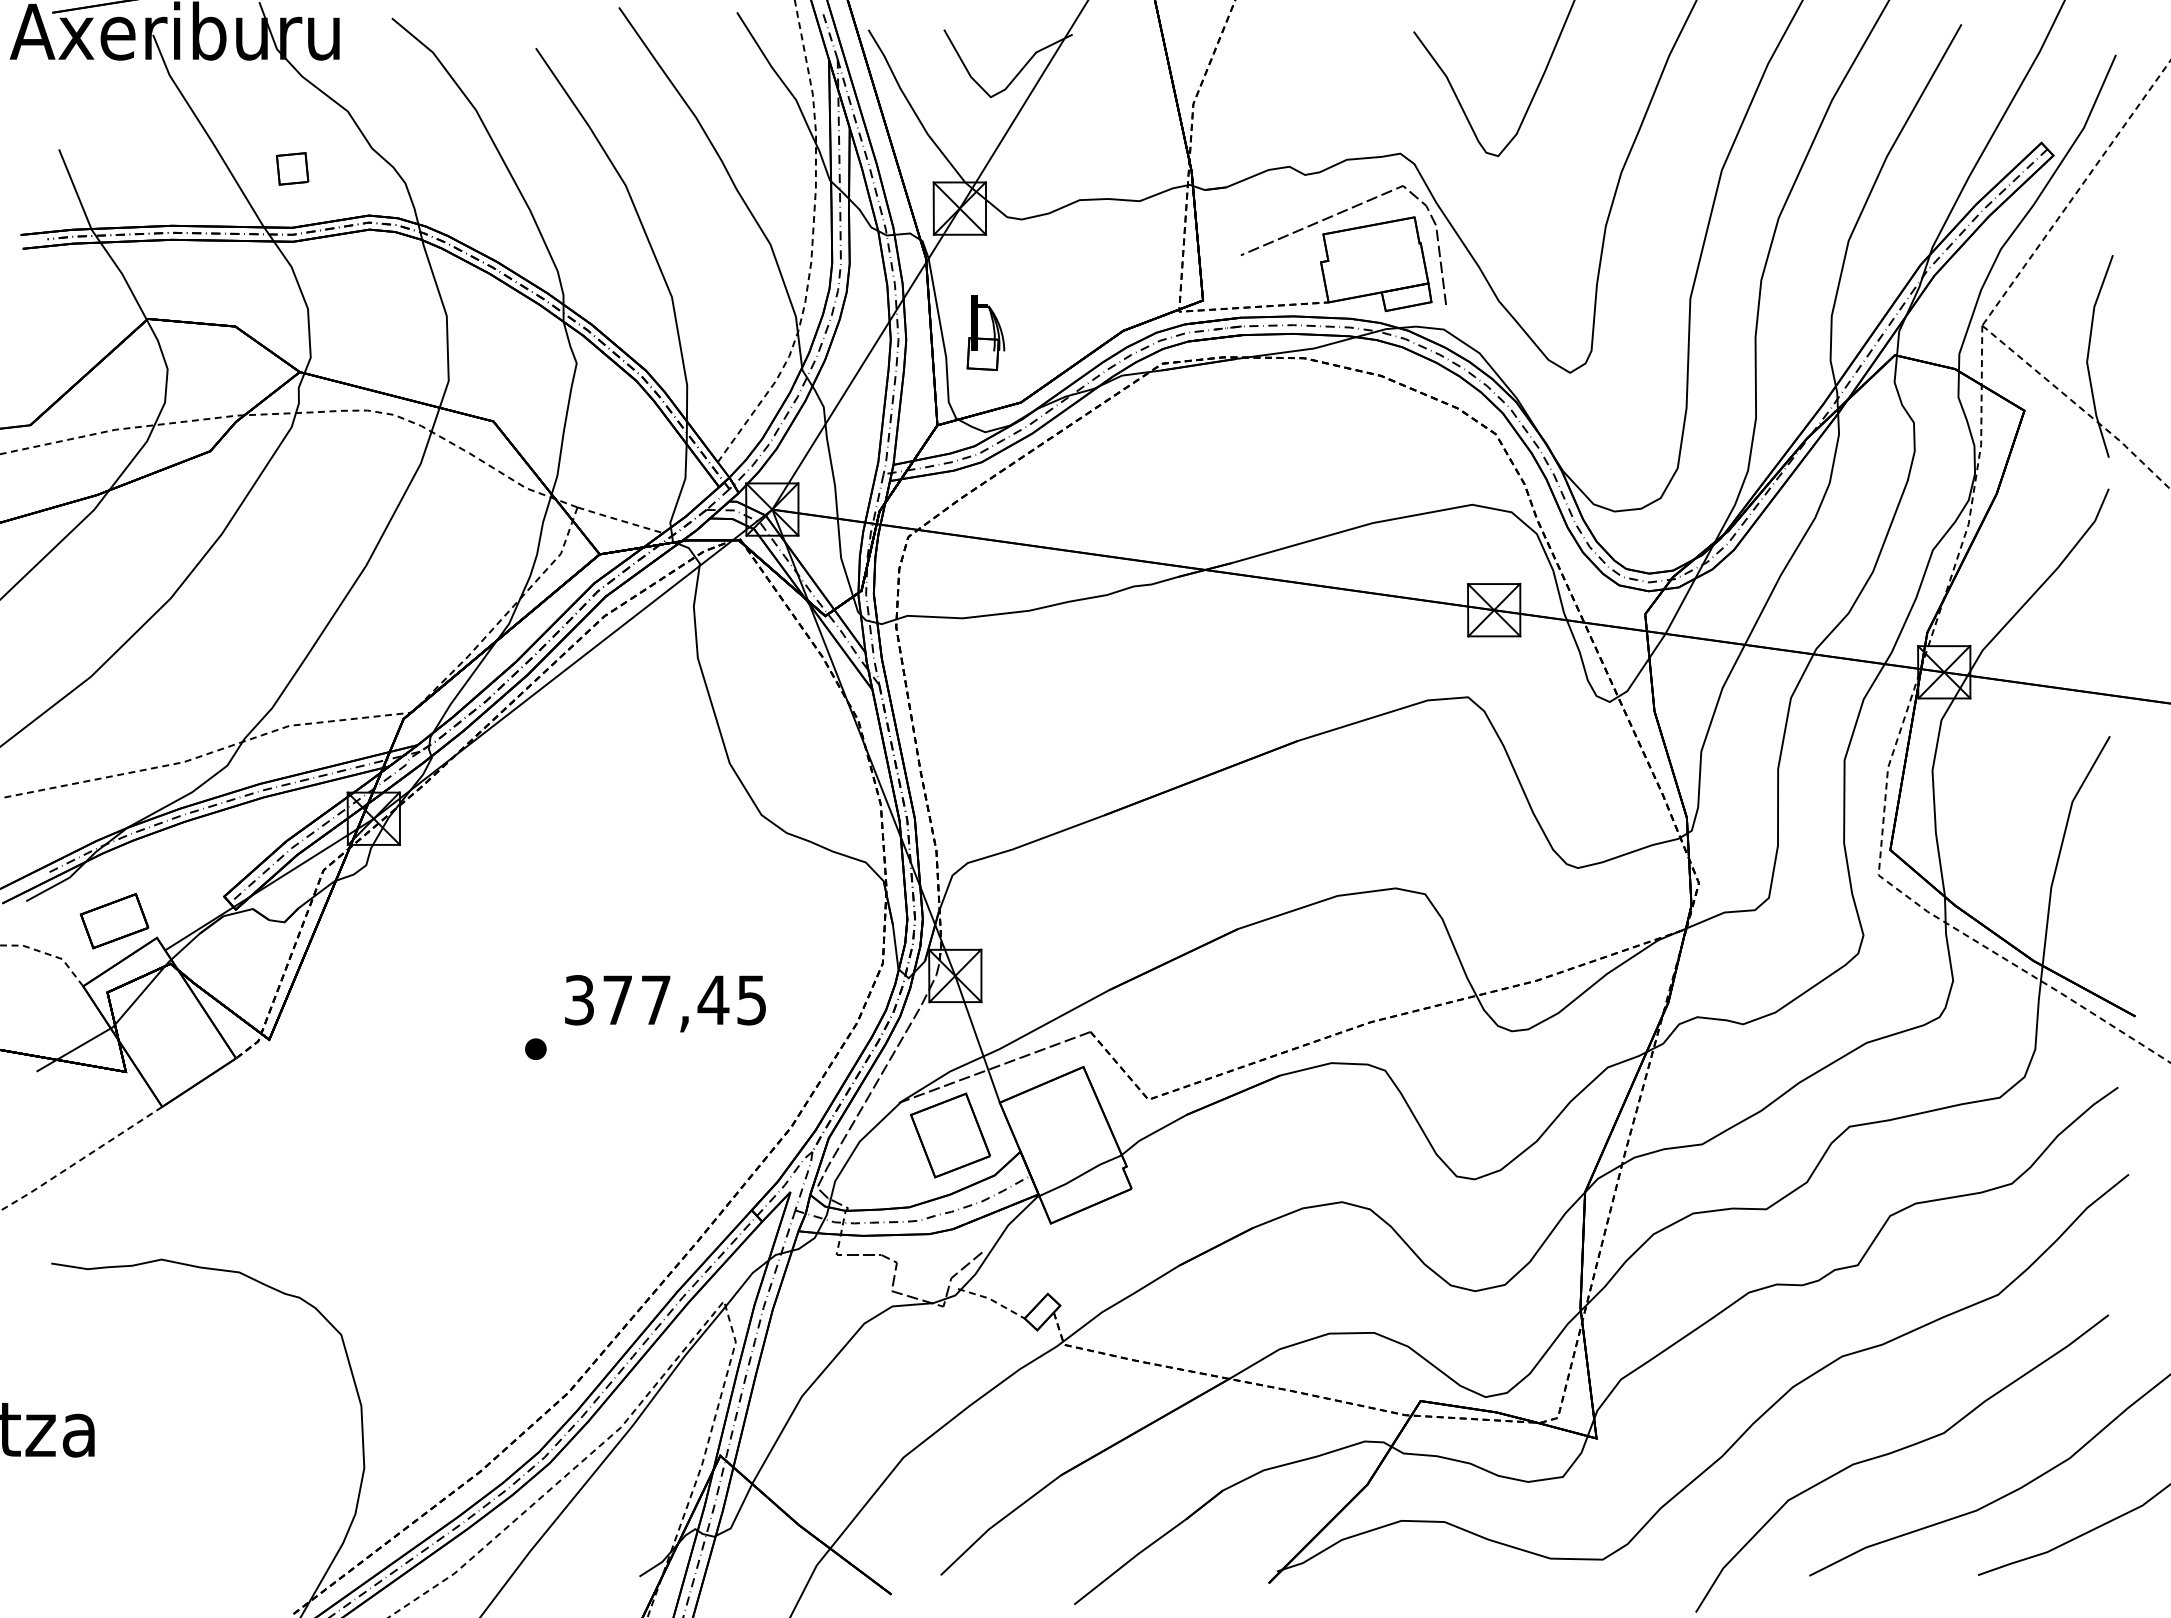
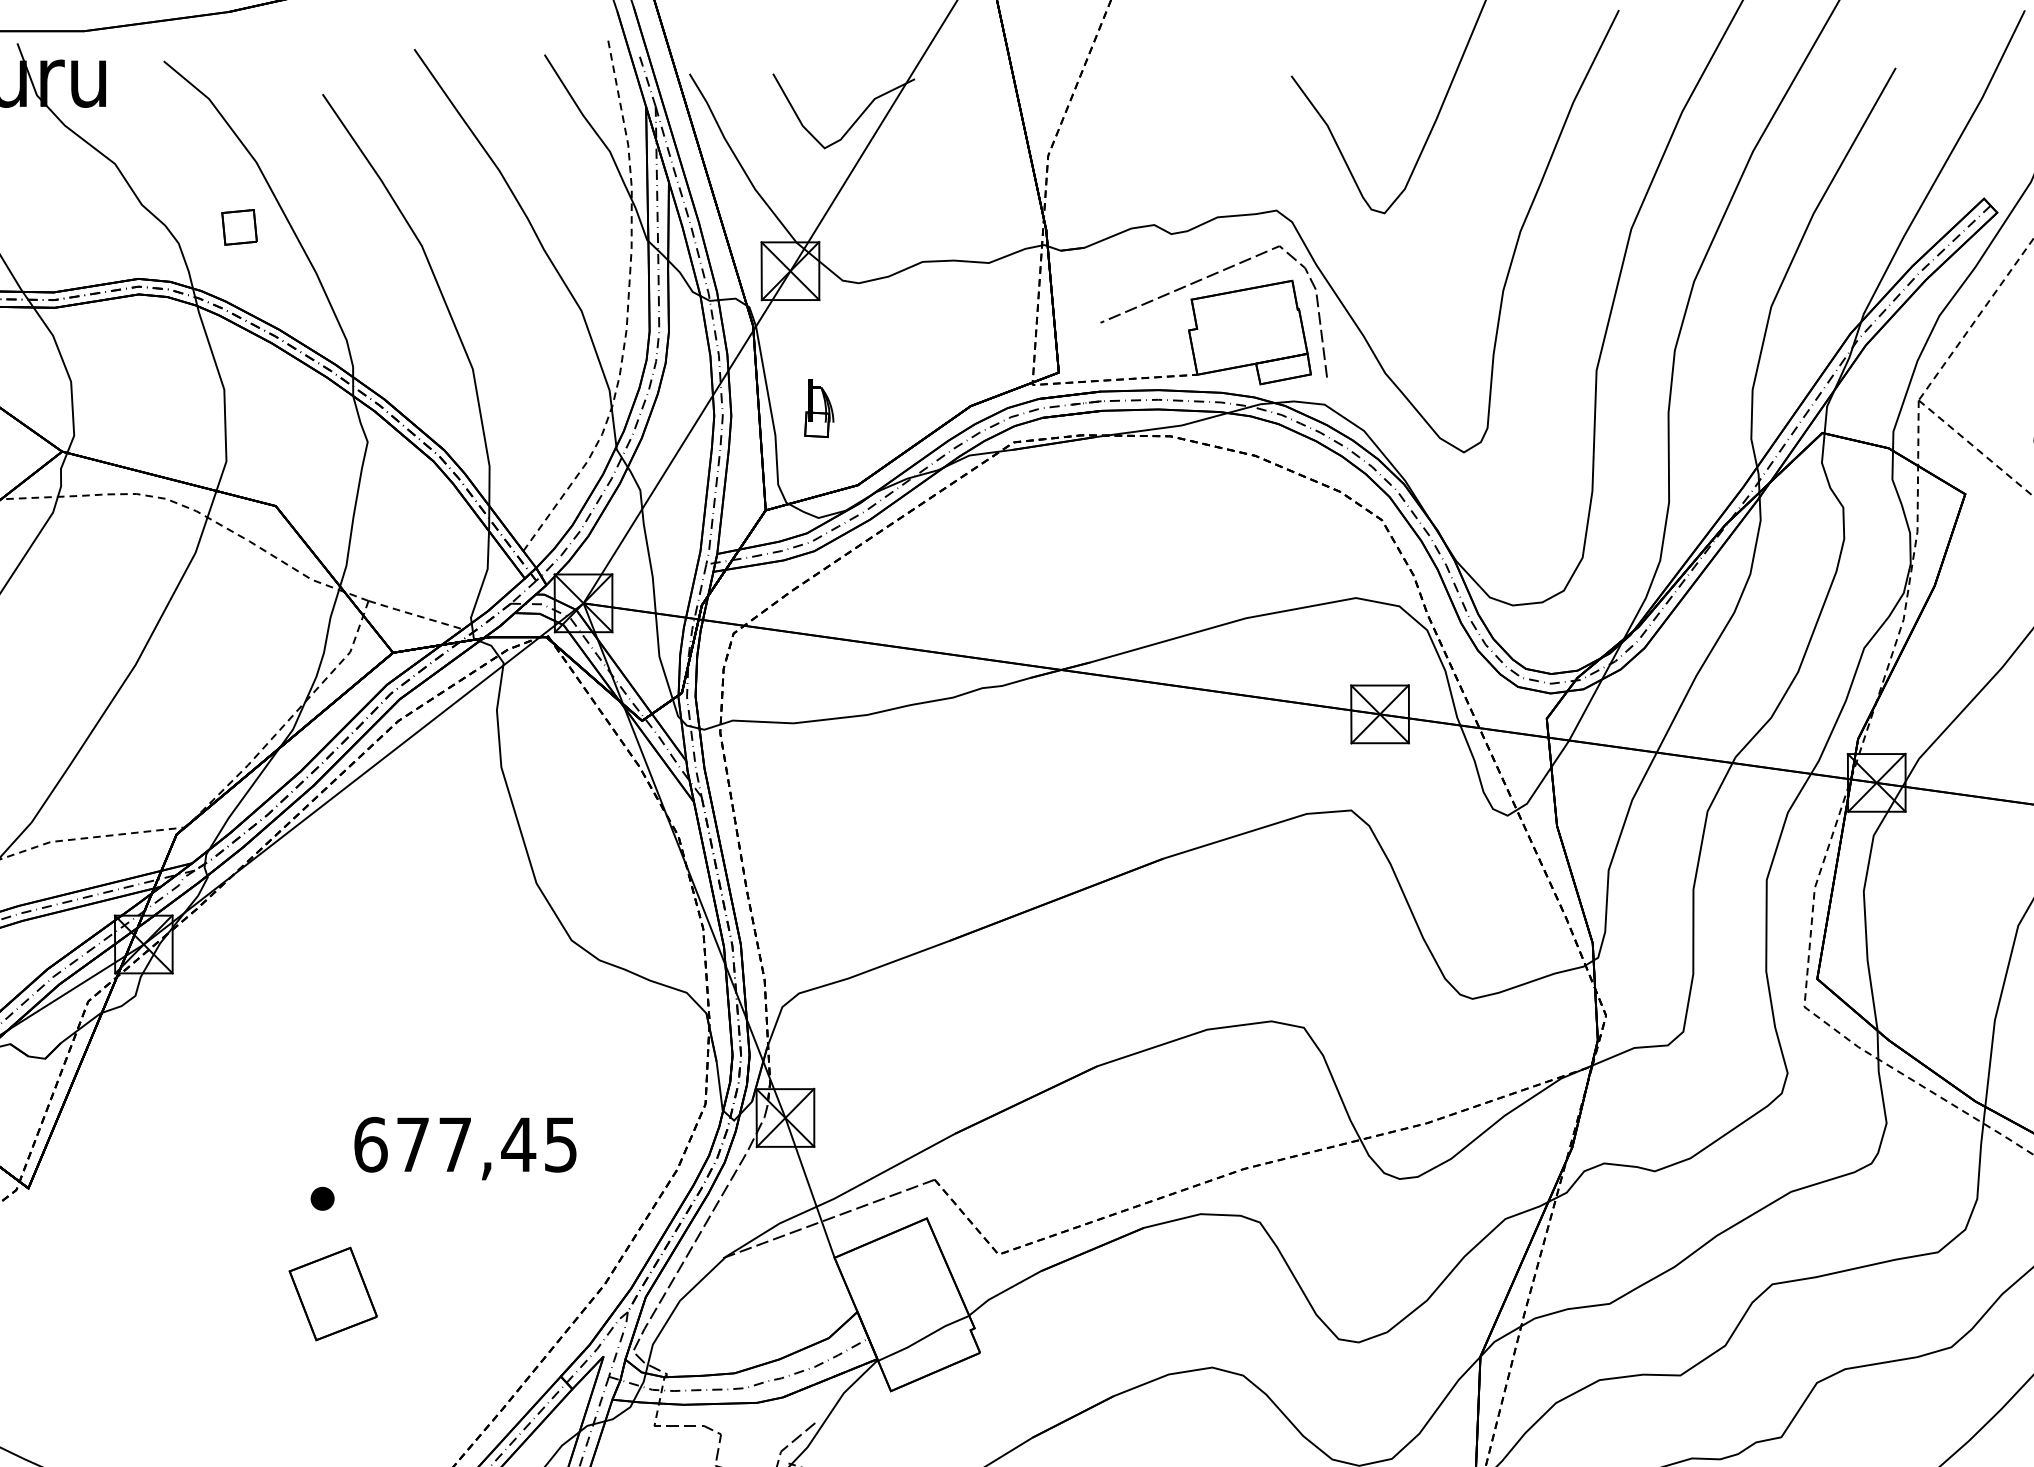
part: (292, 168) -> (239, 226), moved
part: (985, 332) -> (818, 407), size x0.7
text: (579, 1000) -> (370, 1145), 377,45 -> 677,45
part: (950, 1135) -> (333, 1294), moved

